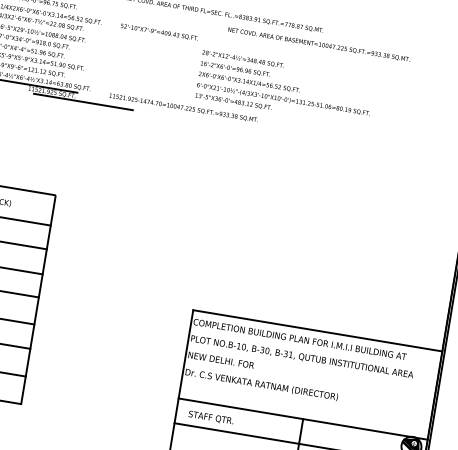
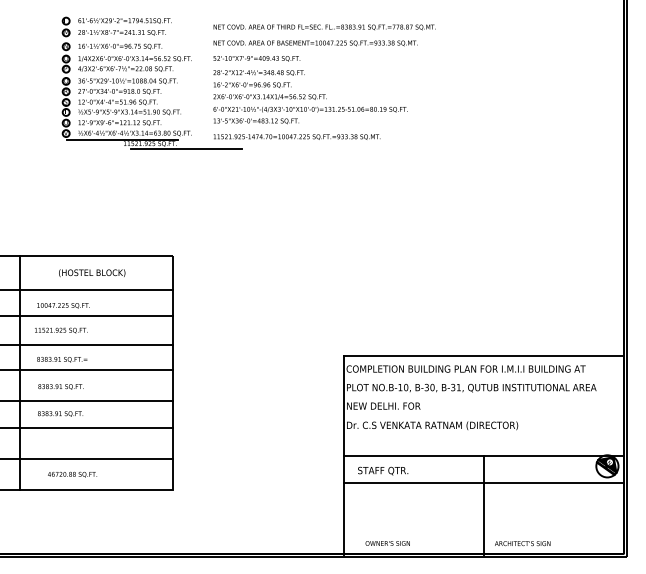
text: (318, 44) -> (315, 43), moved
text: (285, 88) -> (310, 97), moved

